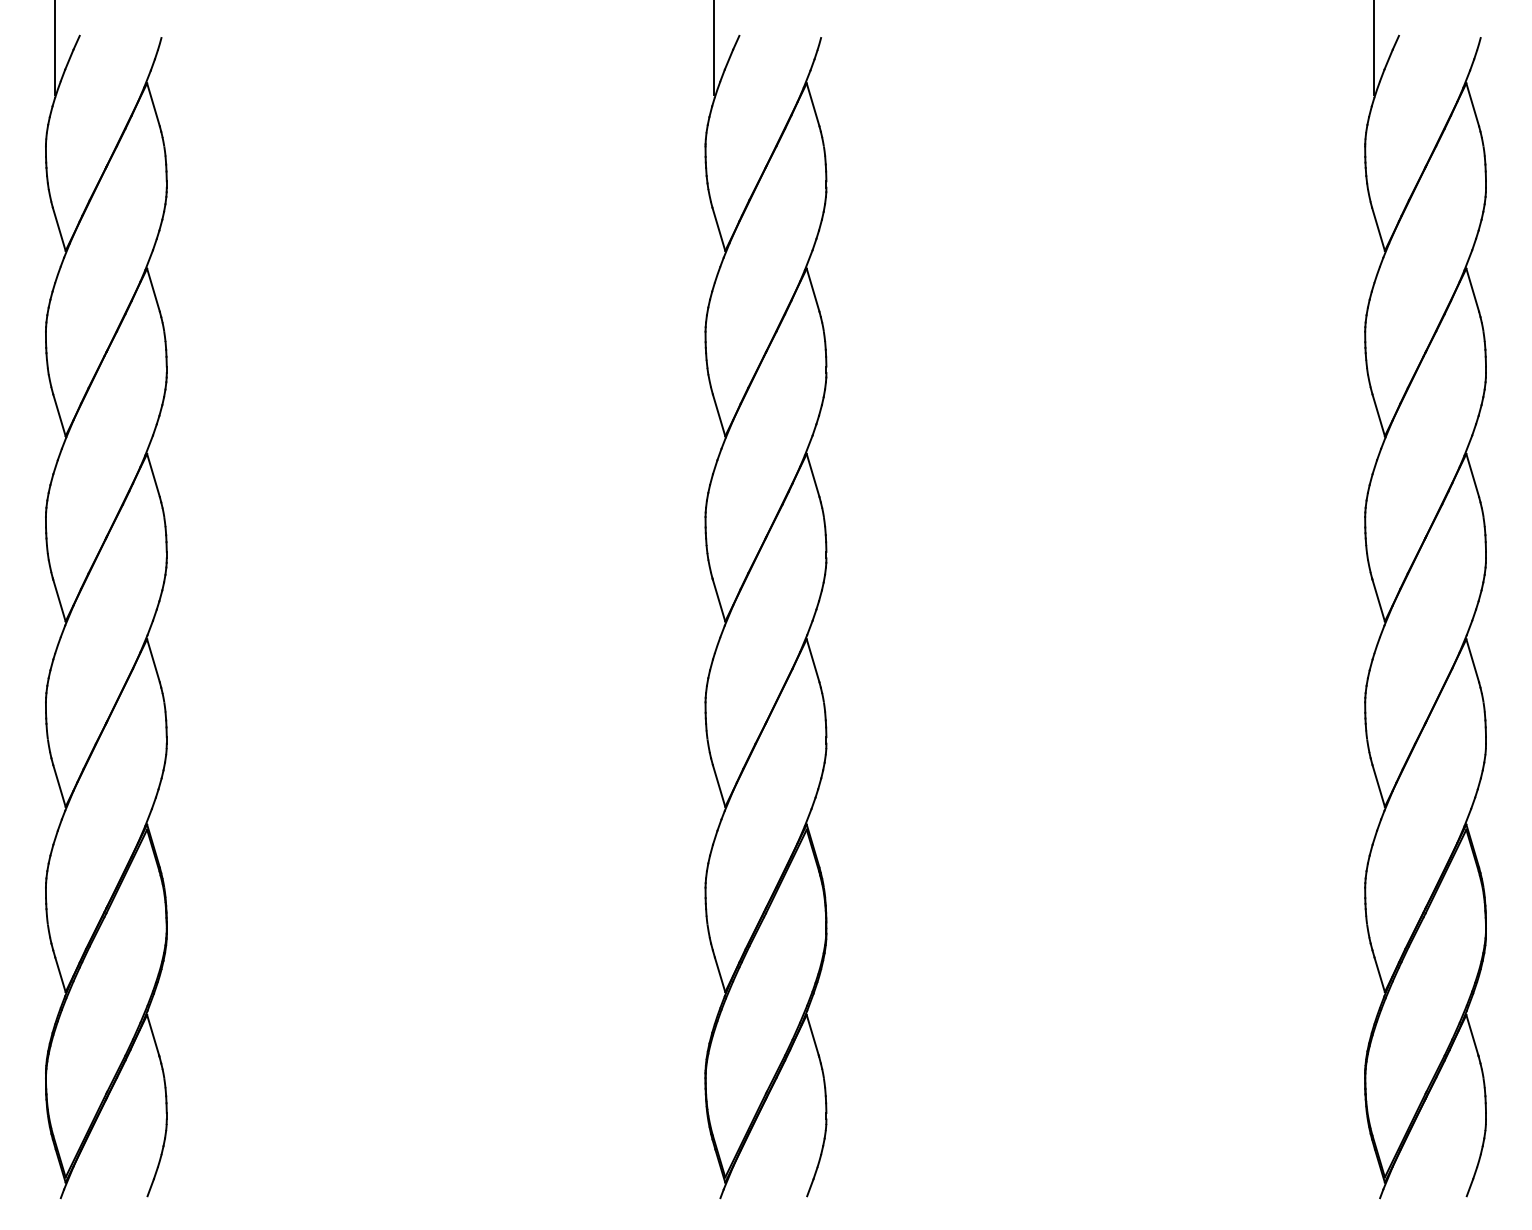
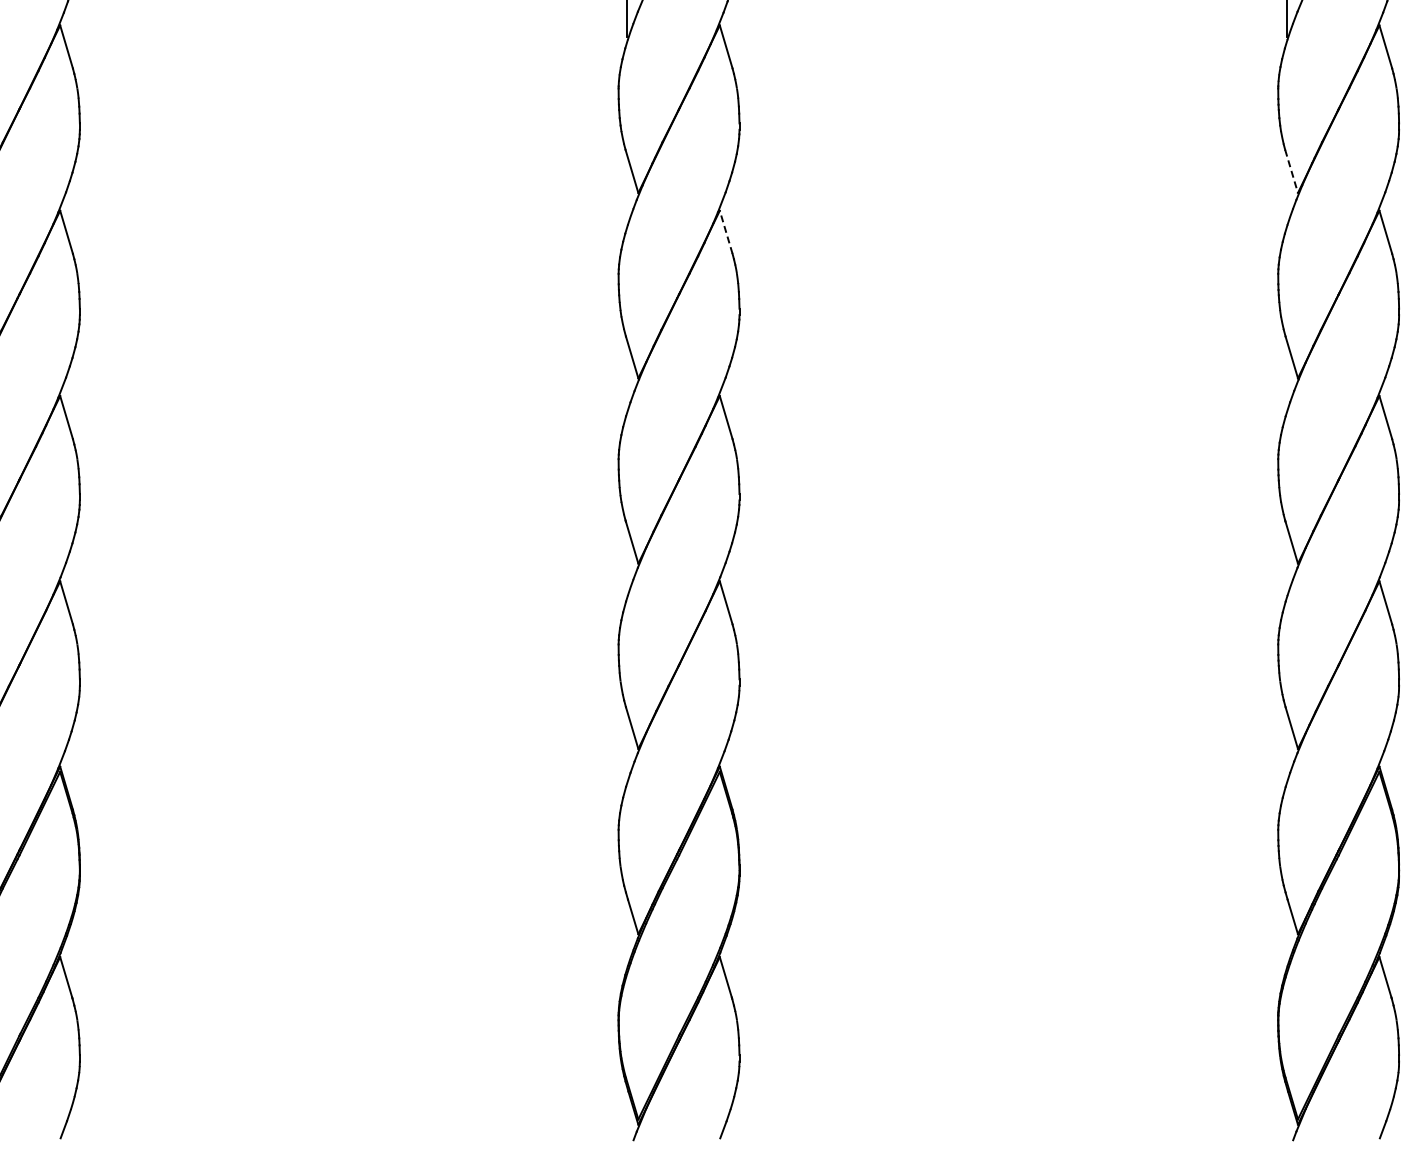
line: (1378, 229) -> (1291, 171), solid -> dashed
line: (812, 289) -> (725, 231), solid -> dashed

